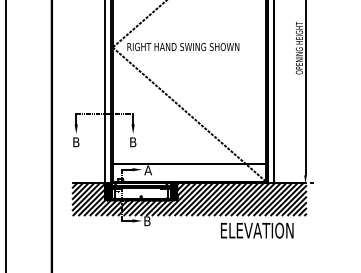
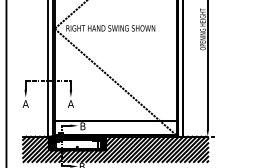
text: (75, 142) -> (25, 104), B -> A
text: (132, 142) -> (70, 104), B -> A
text: (147, 170) -> (82, 126), A -> B

